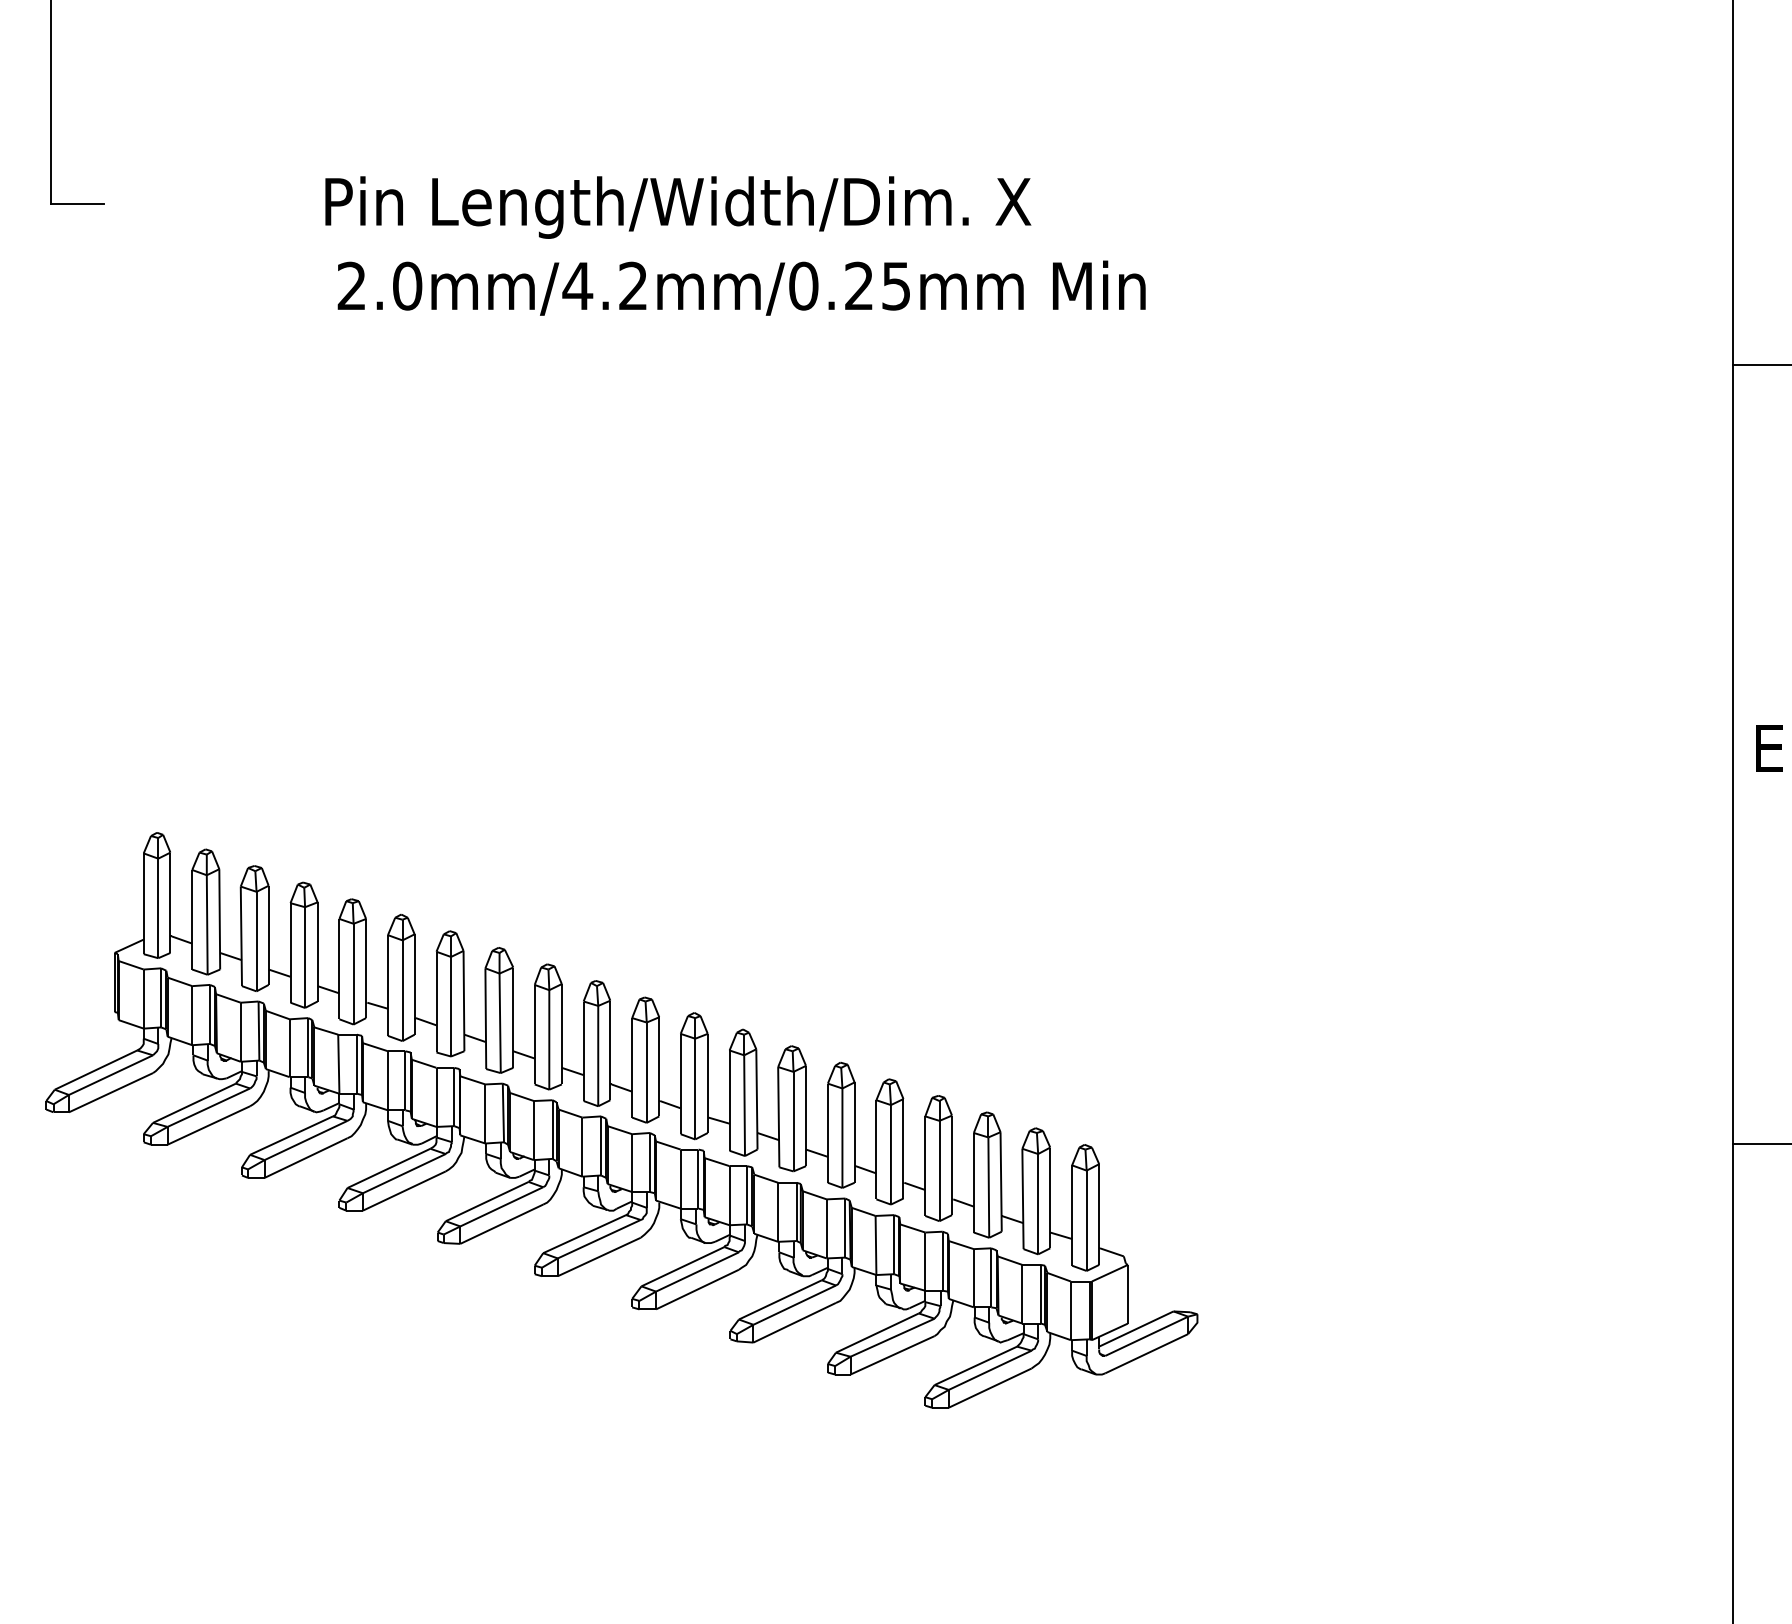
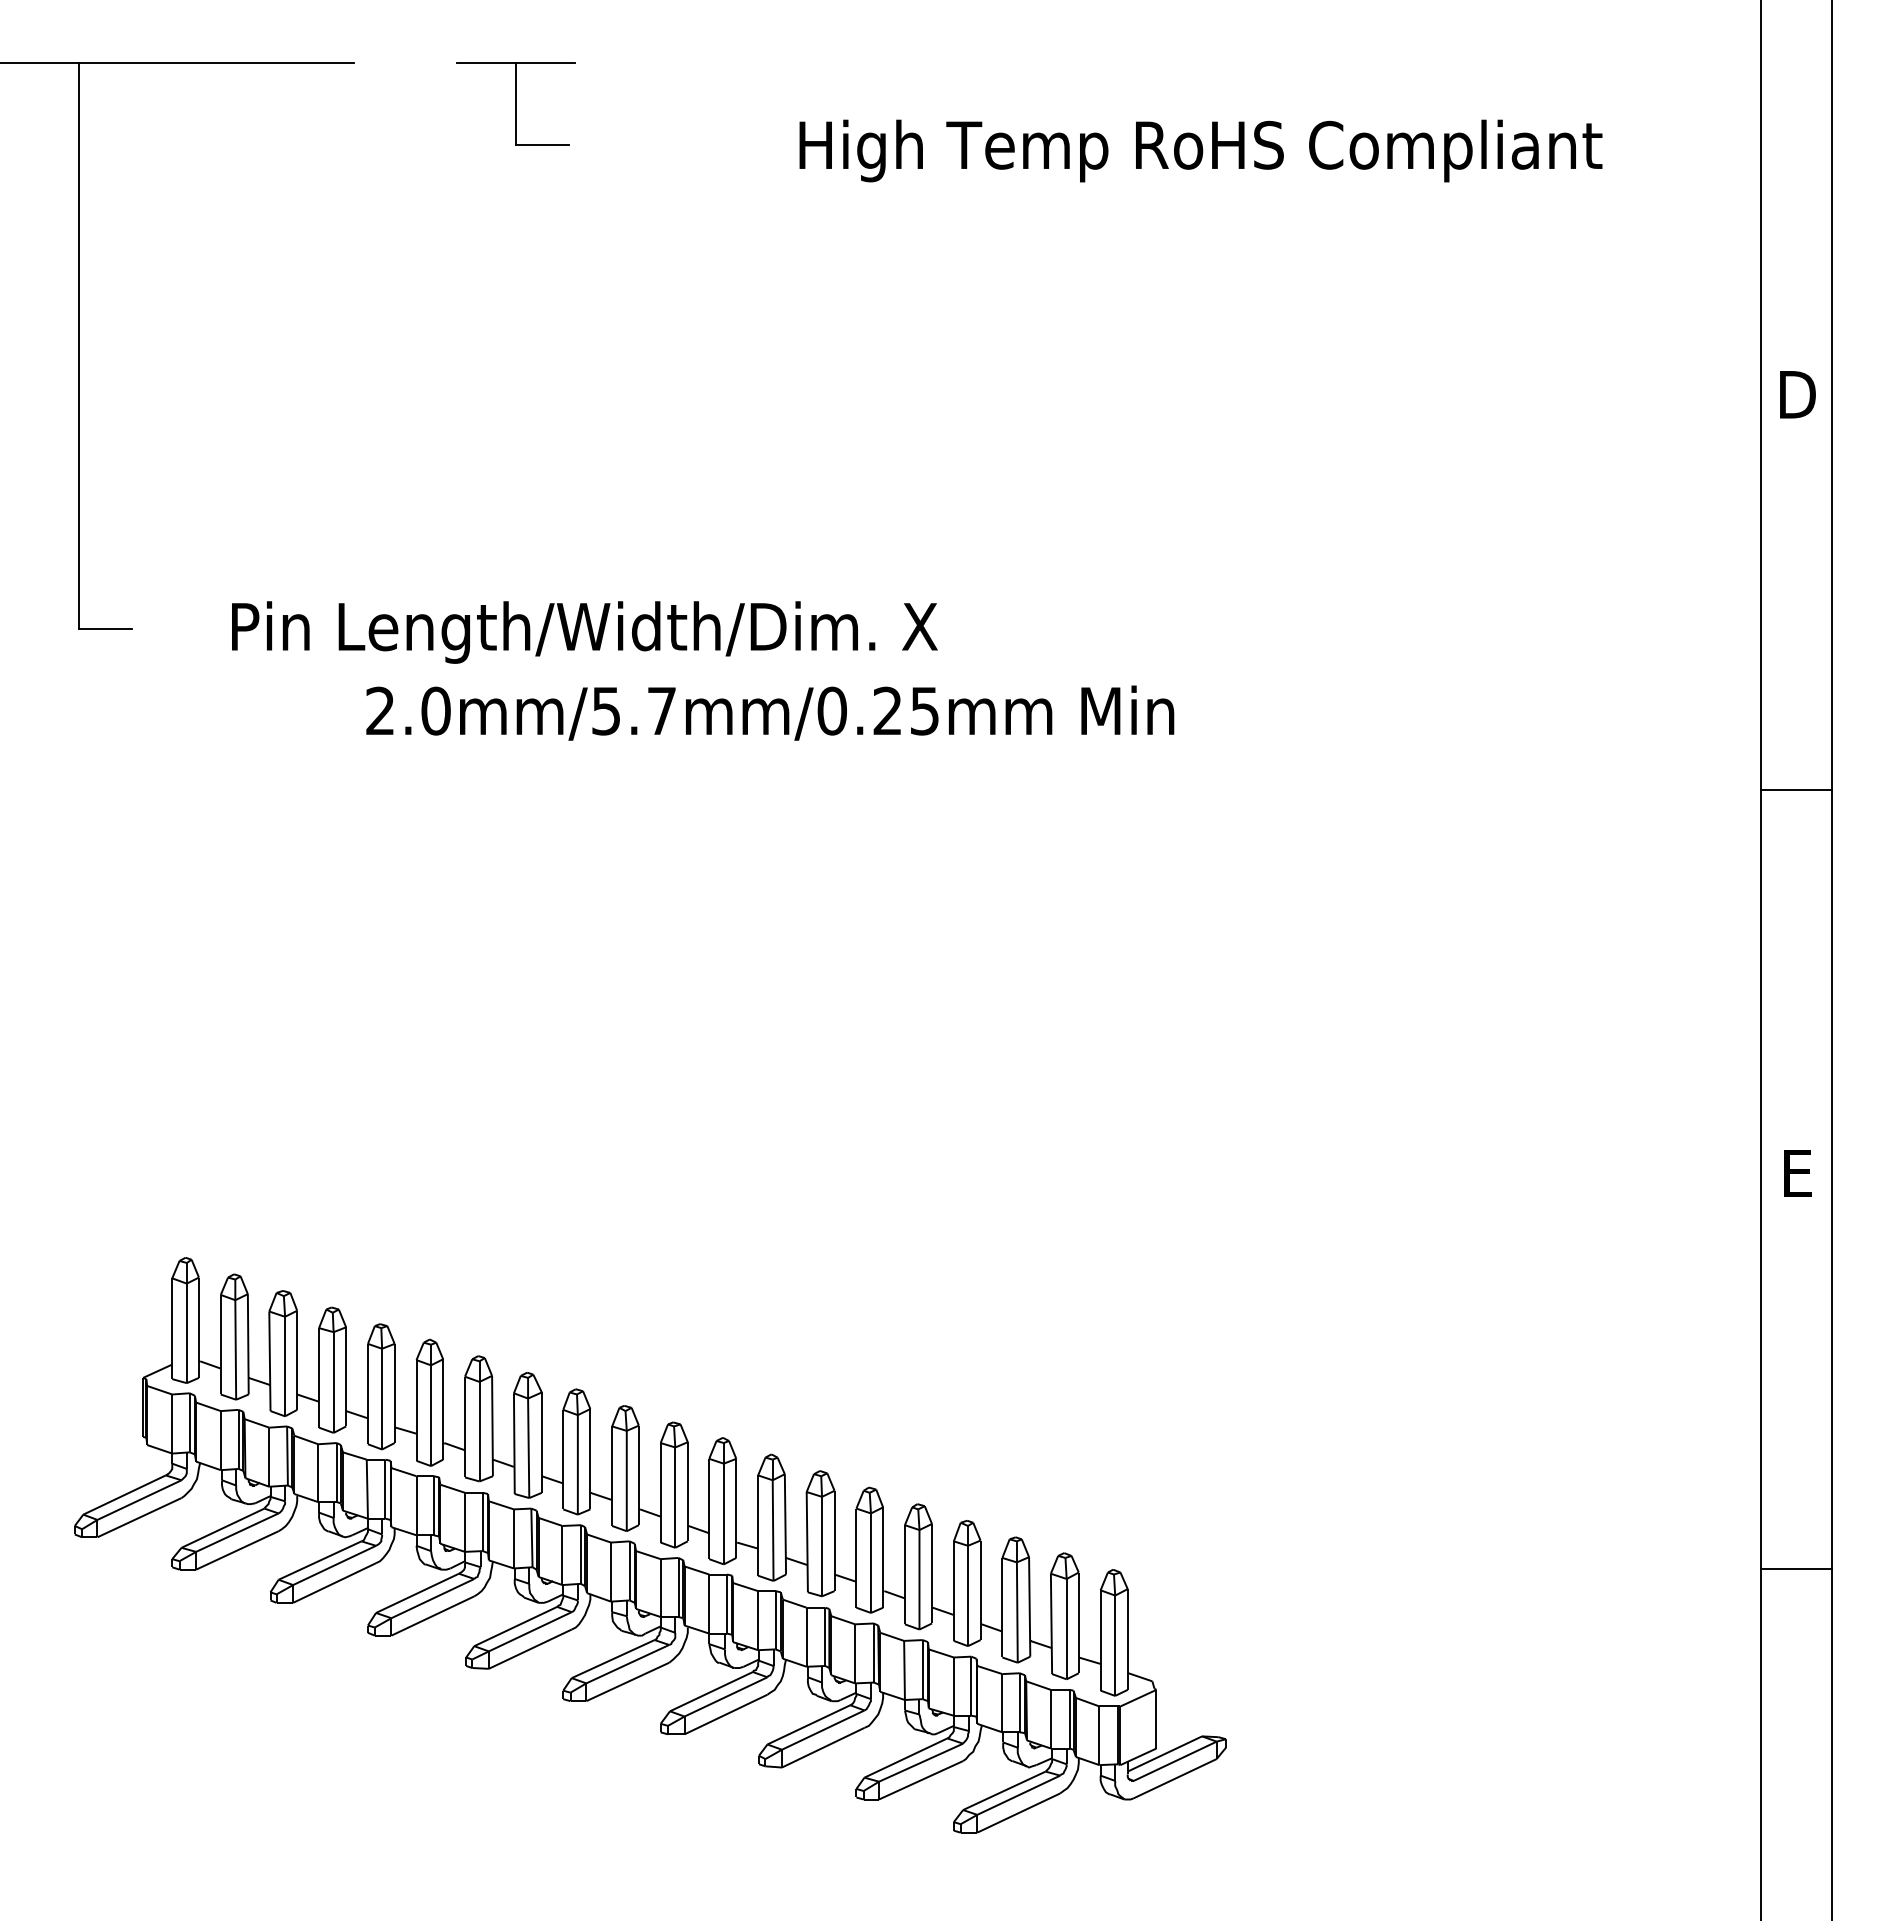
text: (677, 207) -> (584, 632), moved
text: (603, 285) -> (632, 710), 2.0mm/4.2mm/0.25mm -> 2.0mm/5.7mm/0.25mm

